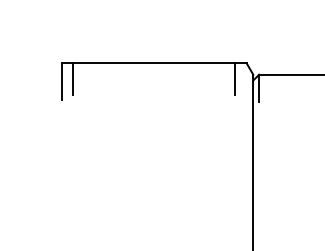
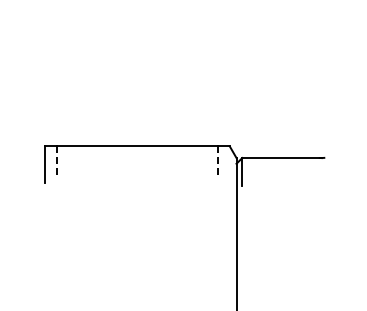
line: (73, 79) -> (56, 162), solid -> dashed
line: (235, 79) -> (218, 162), solid -> dashed

